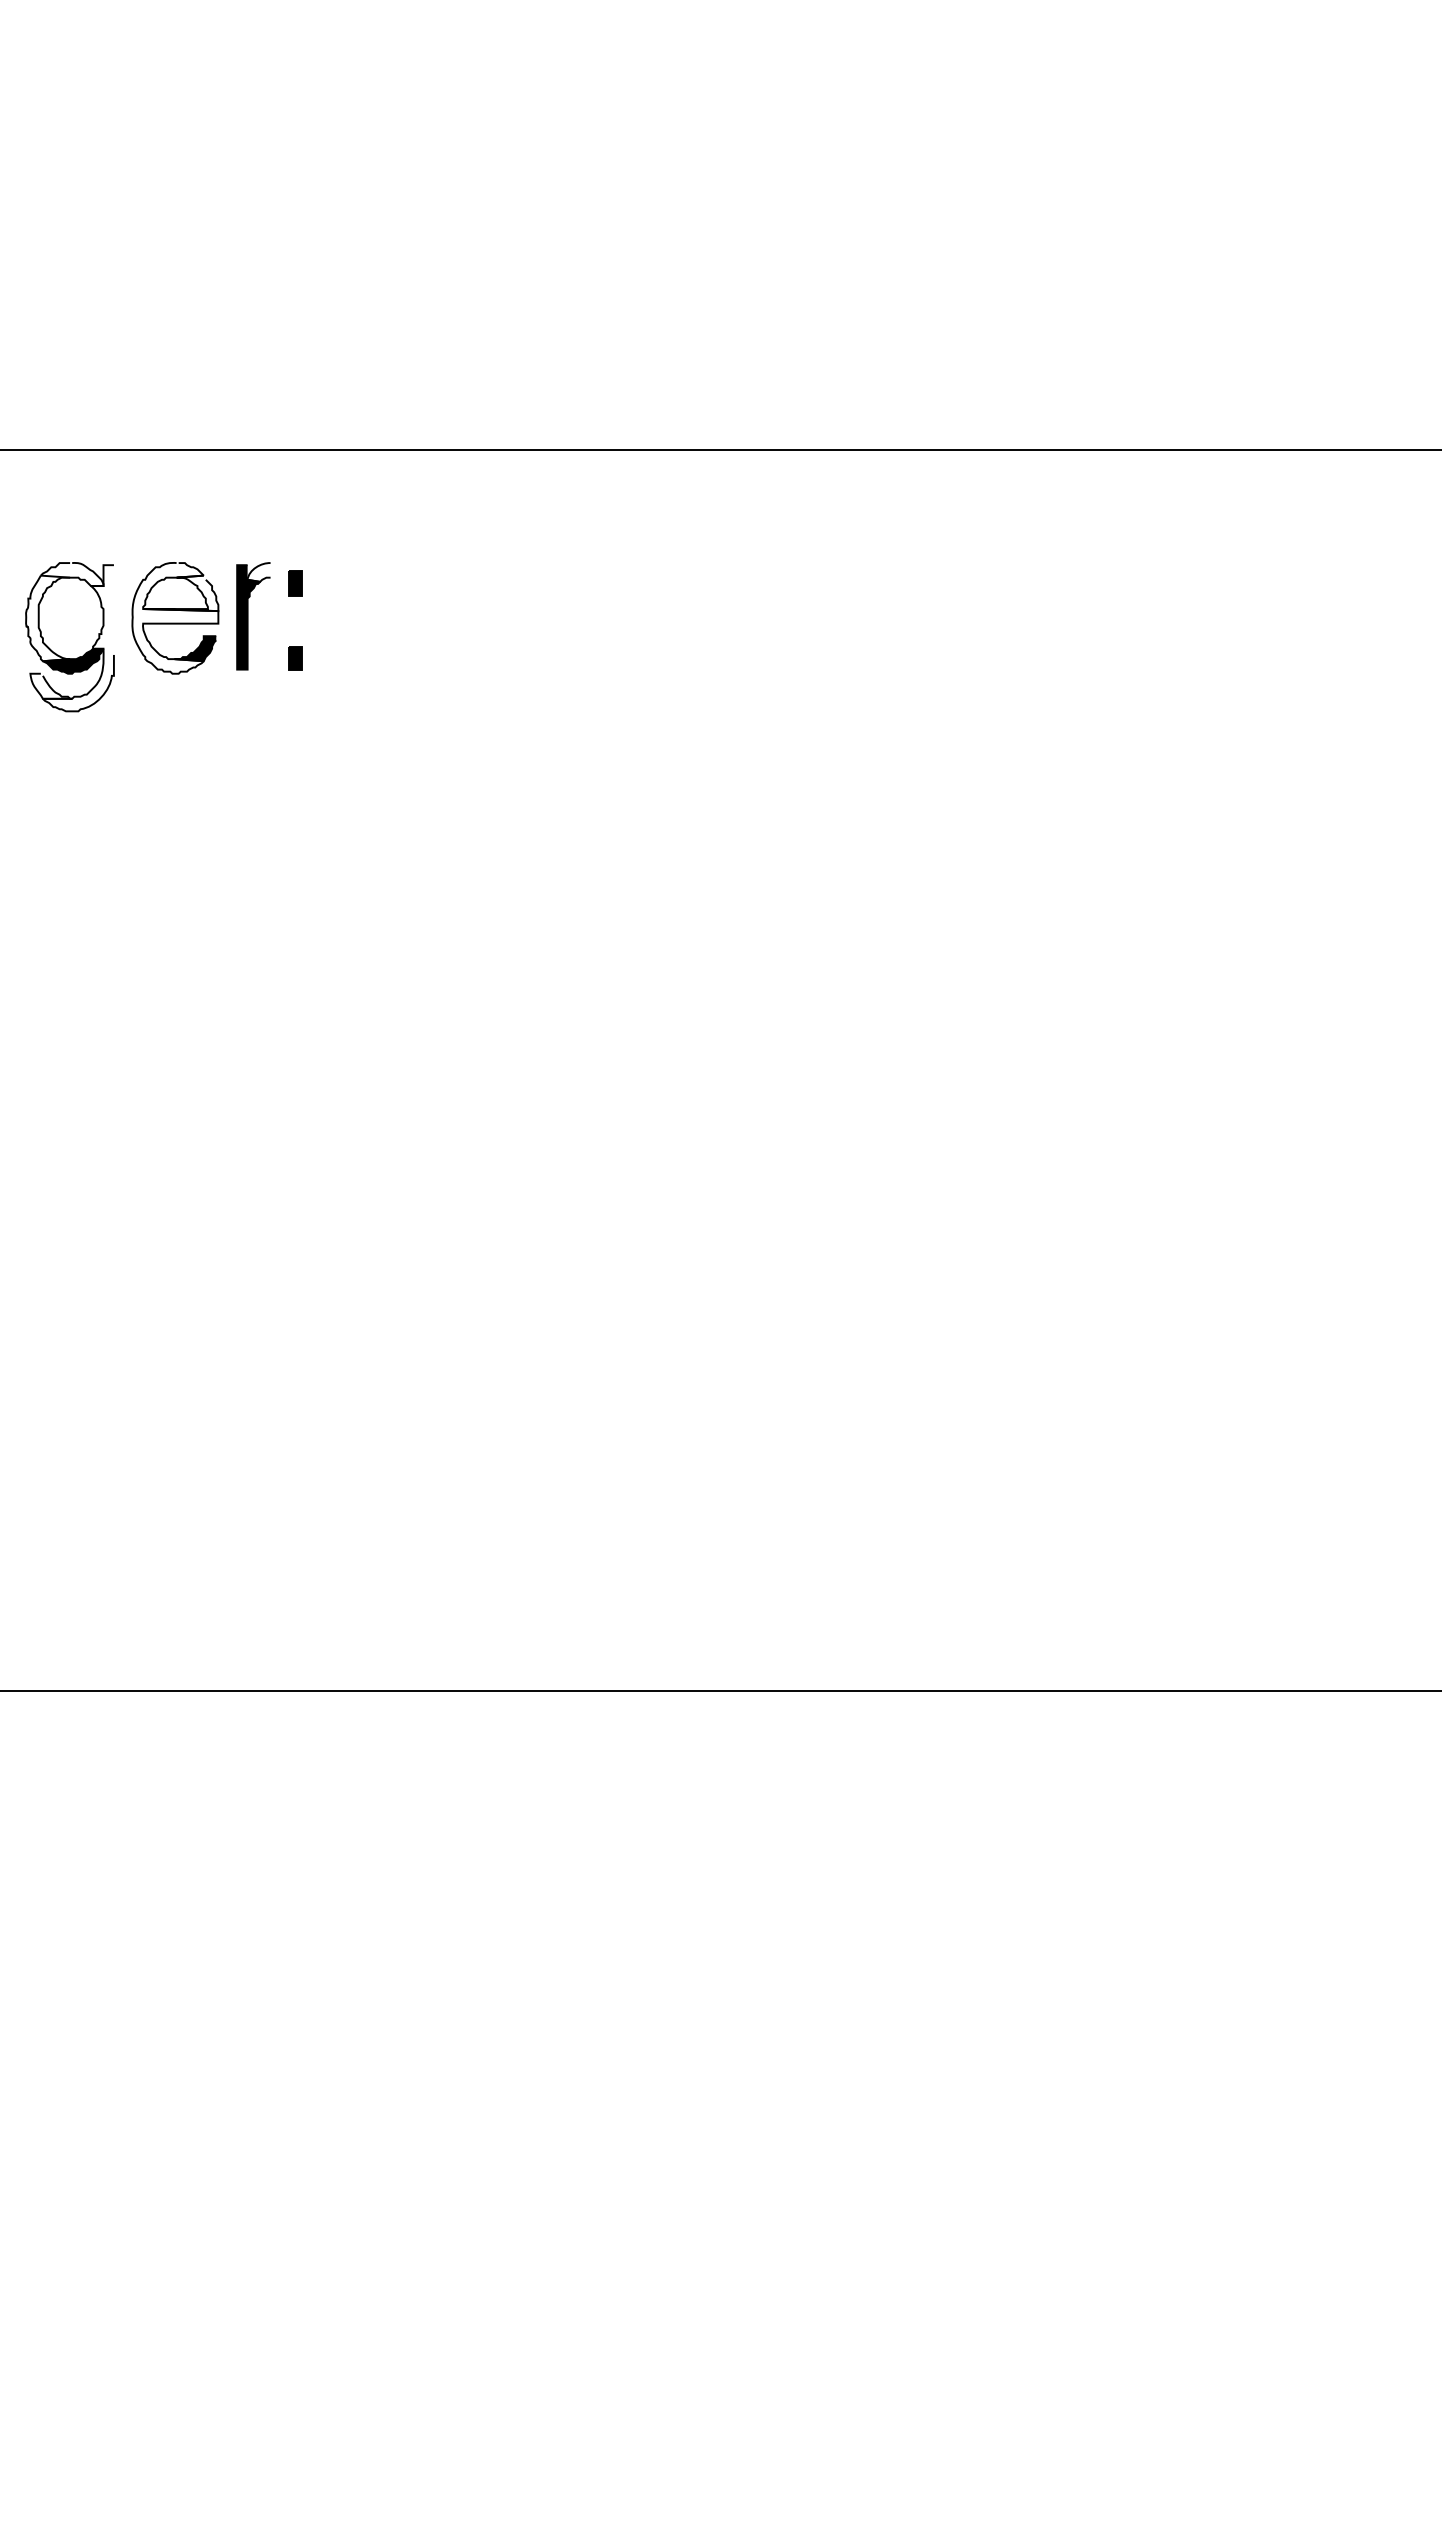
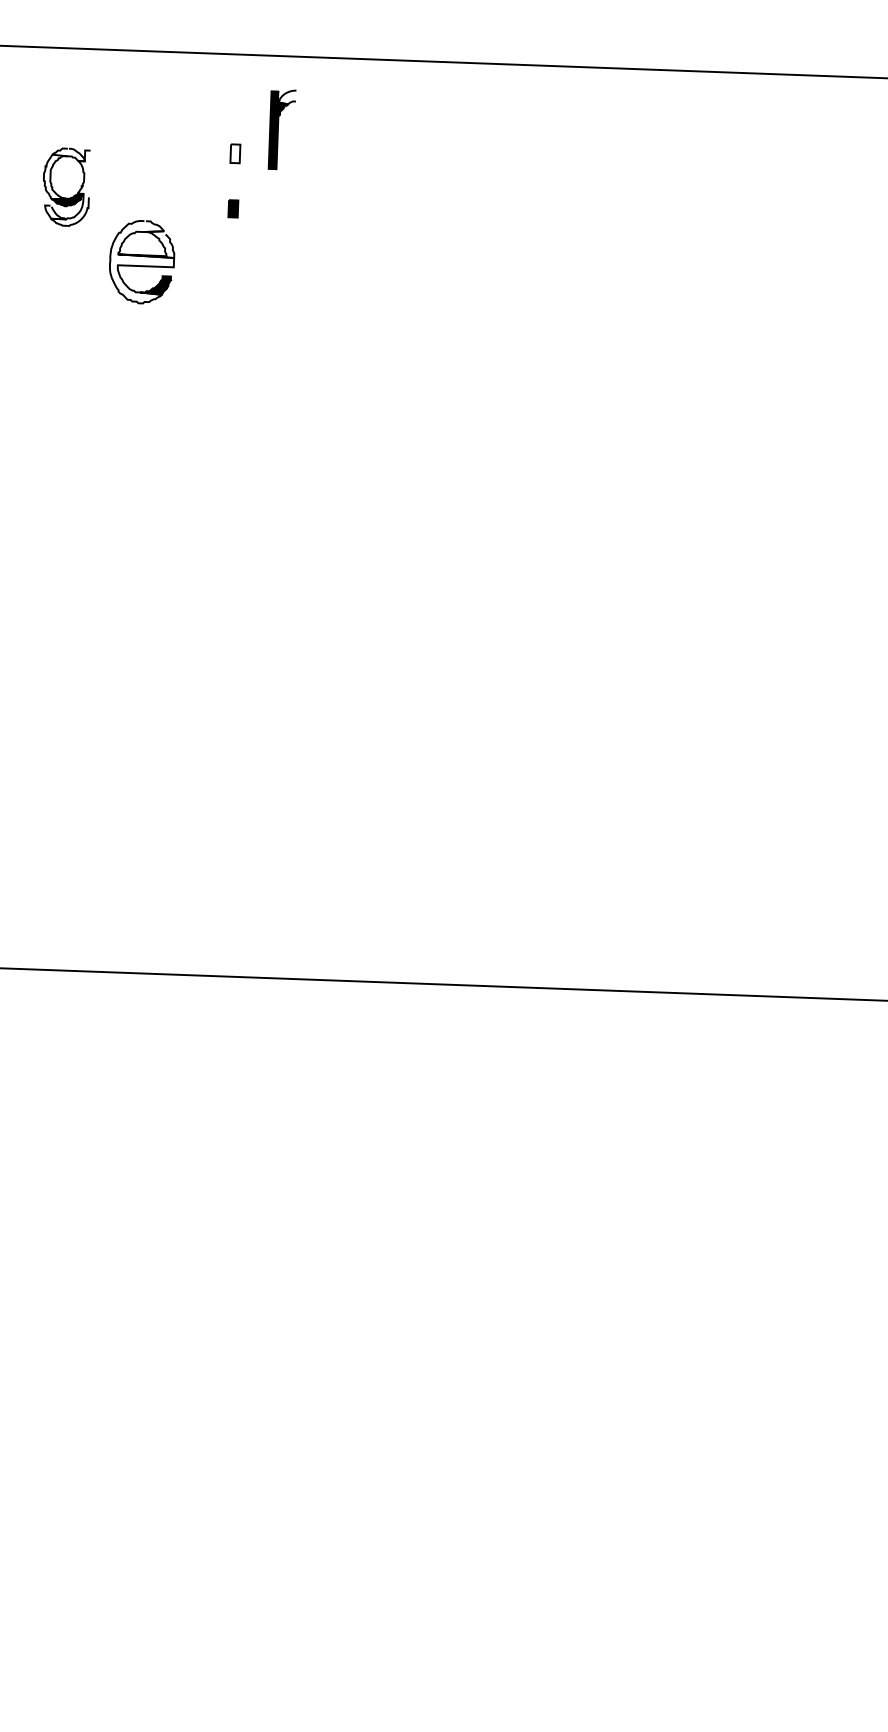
fill: (295, 583) -> (235, 153), removed
part: (253, 616) -> (282, 129), moved
part: (175, 618) -> (142, 262), moved
part: (69, 637) -> (66, 187), size x0.7

